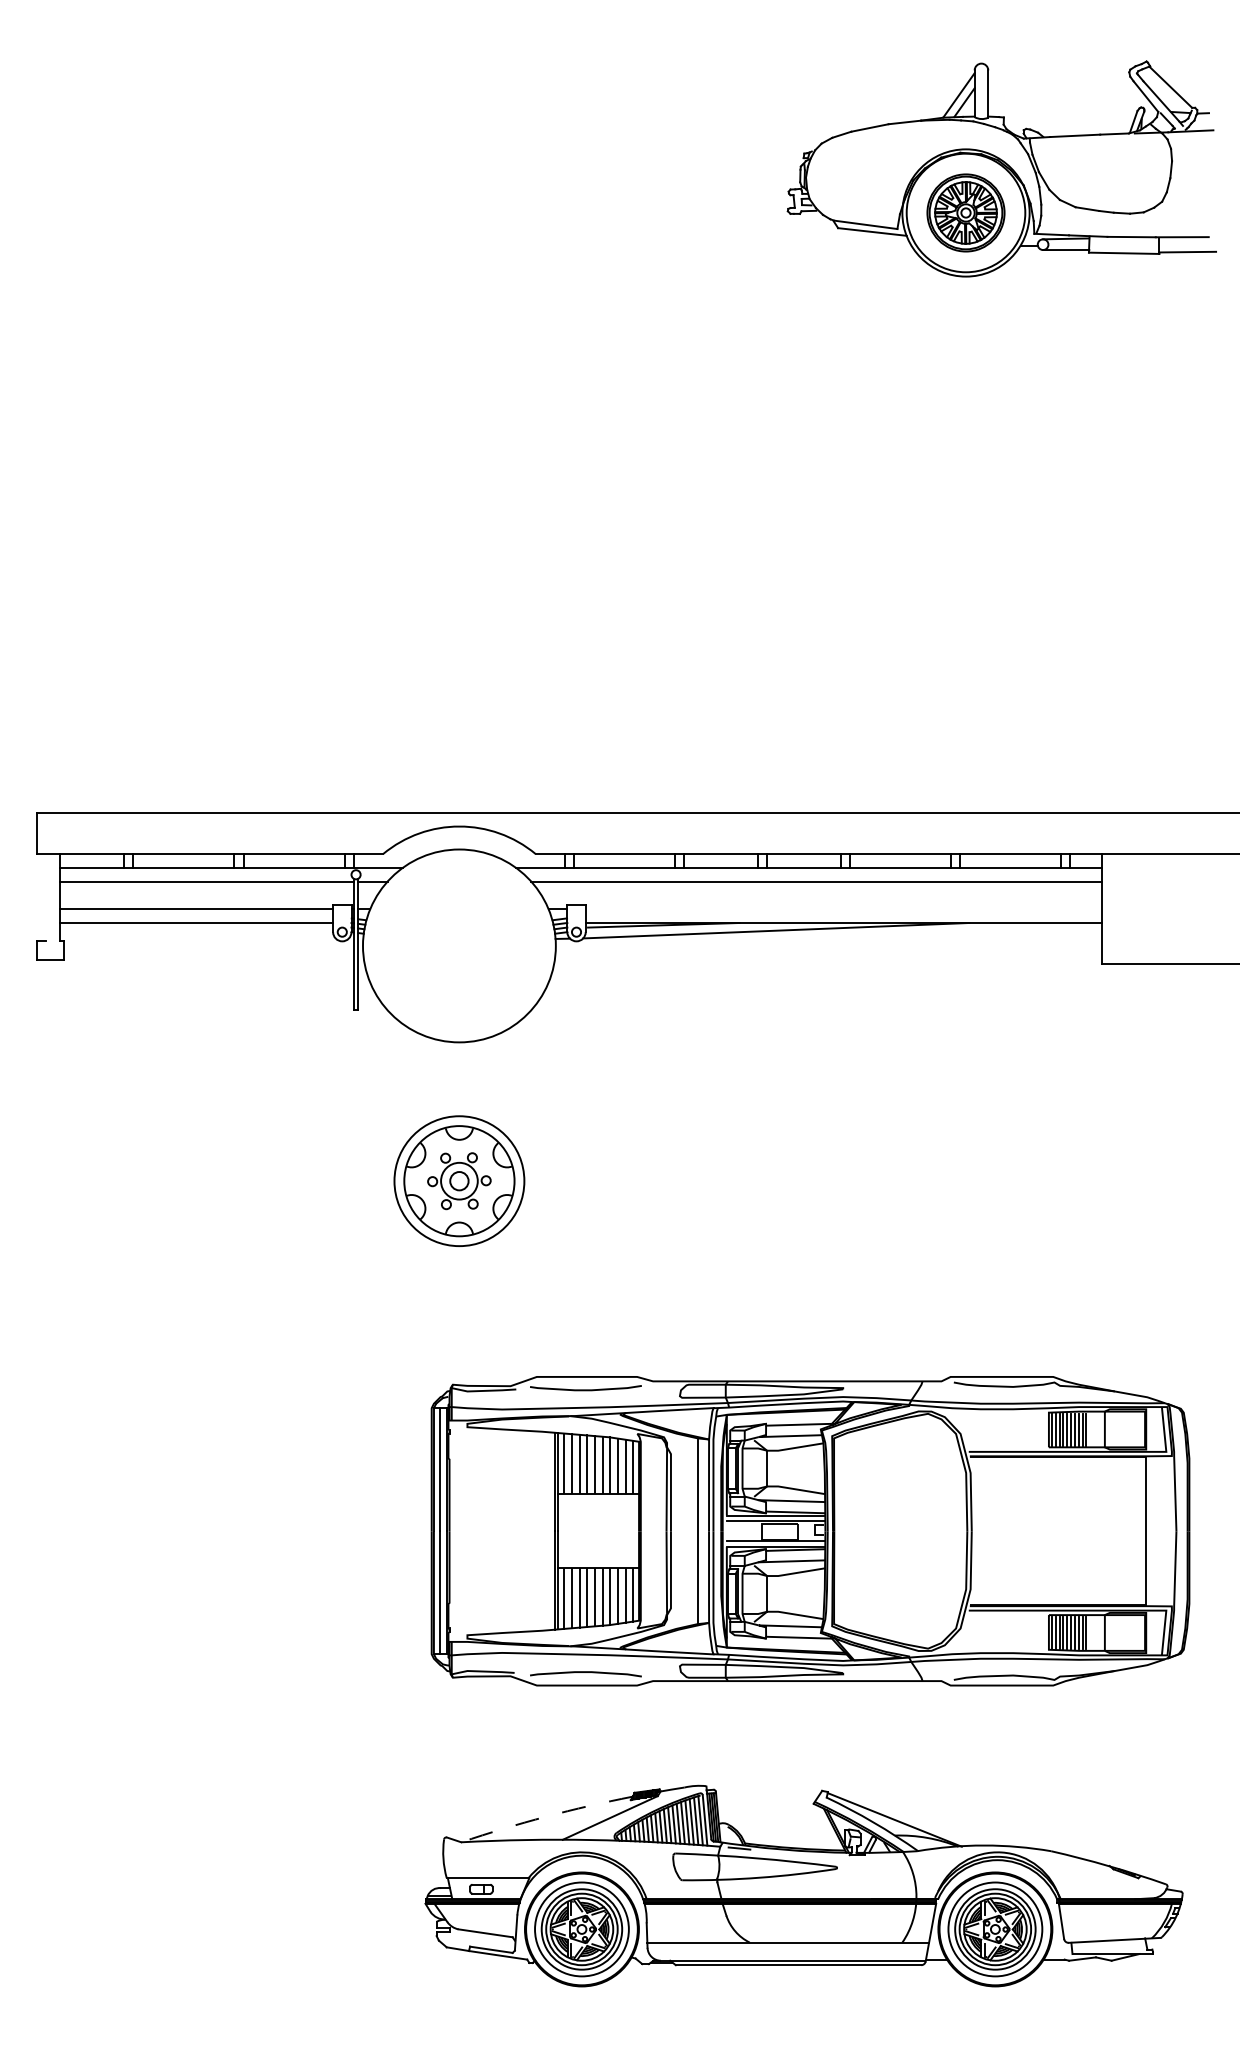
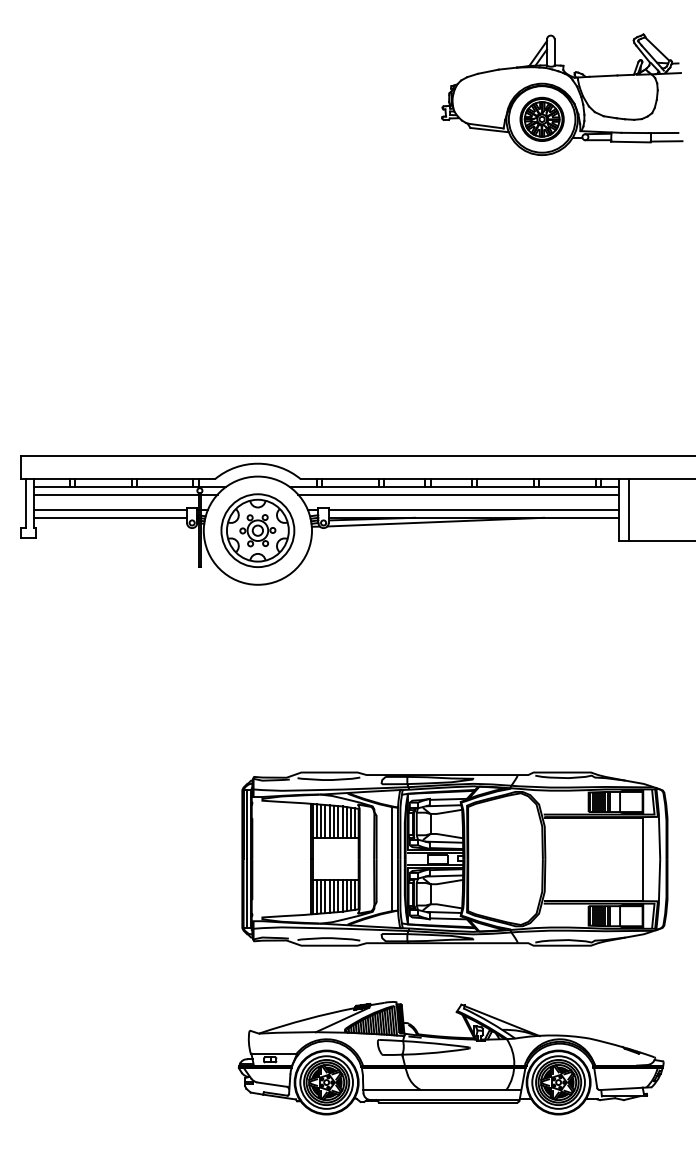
line: (45, 897) -> (25, 503), added
line: (843, 909) -> (473, 510), added
line: (1121, 909) -> (629, 510), added
part: (458, 1180) -> (257, 530), moved
arc: (546, 1817) -> (306, 1019), dashed -> solid

